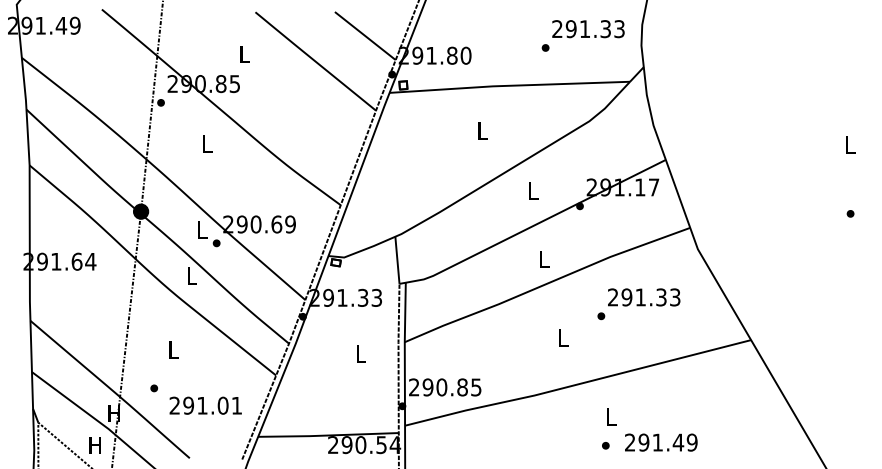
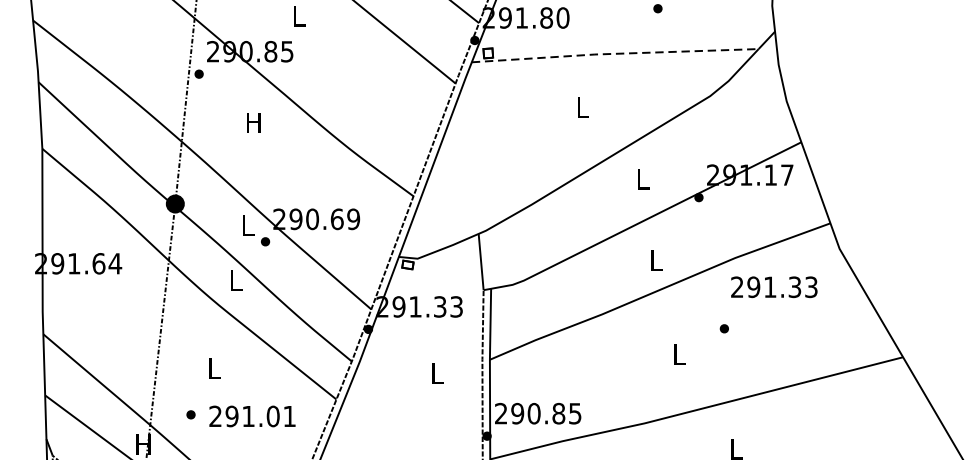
line: (509, 85) -> (614, 53), solid -> dashed
text: (206, 143) -> (253, 122), L -> H
text: (644, 297) -> (774, 287), moved
text: (205, 405) -> (252, 416), moved

